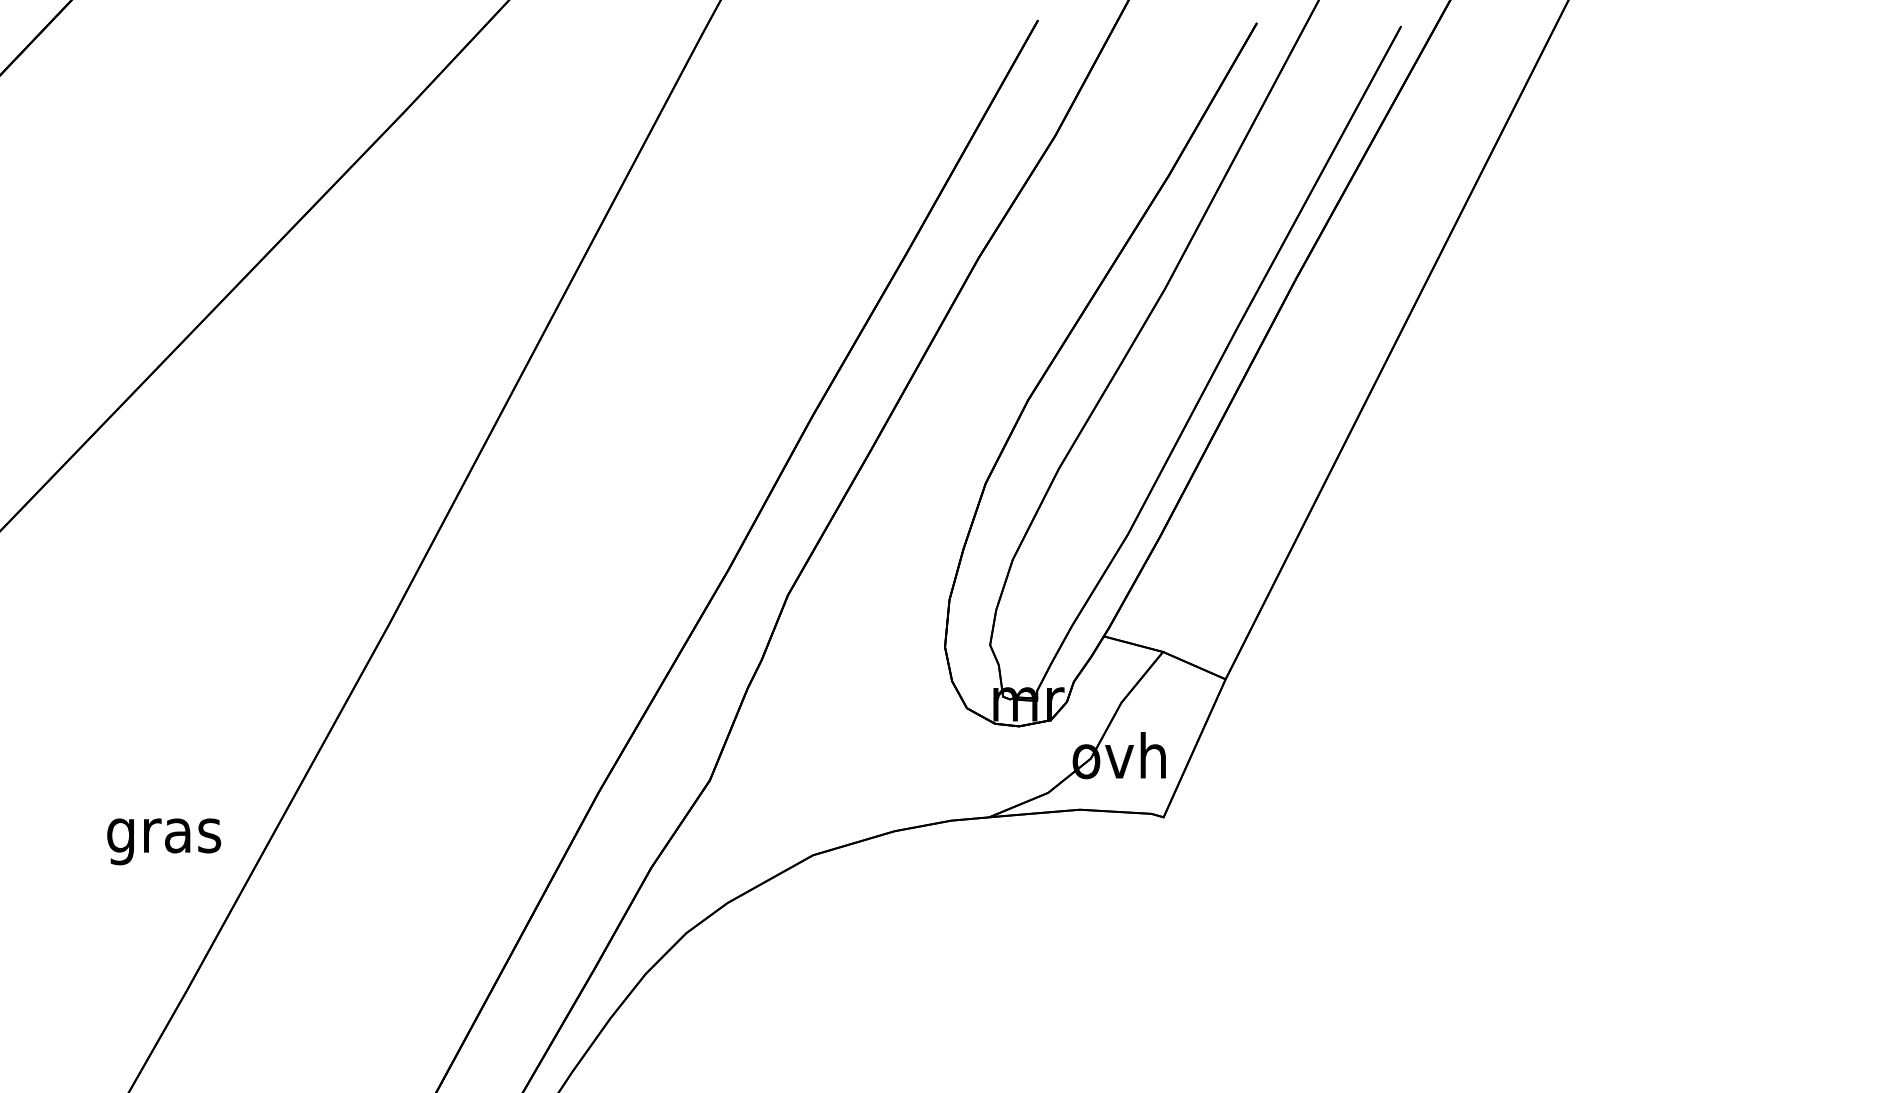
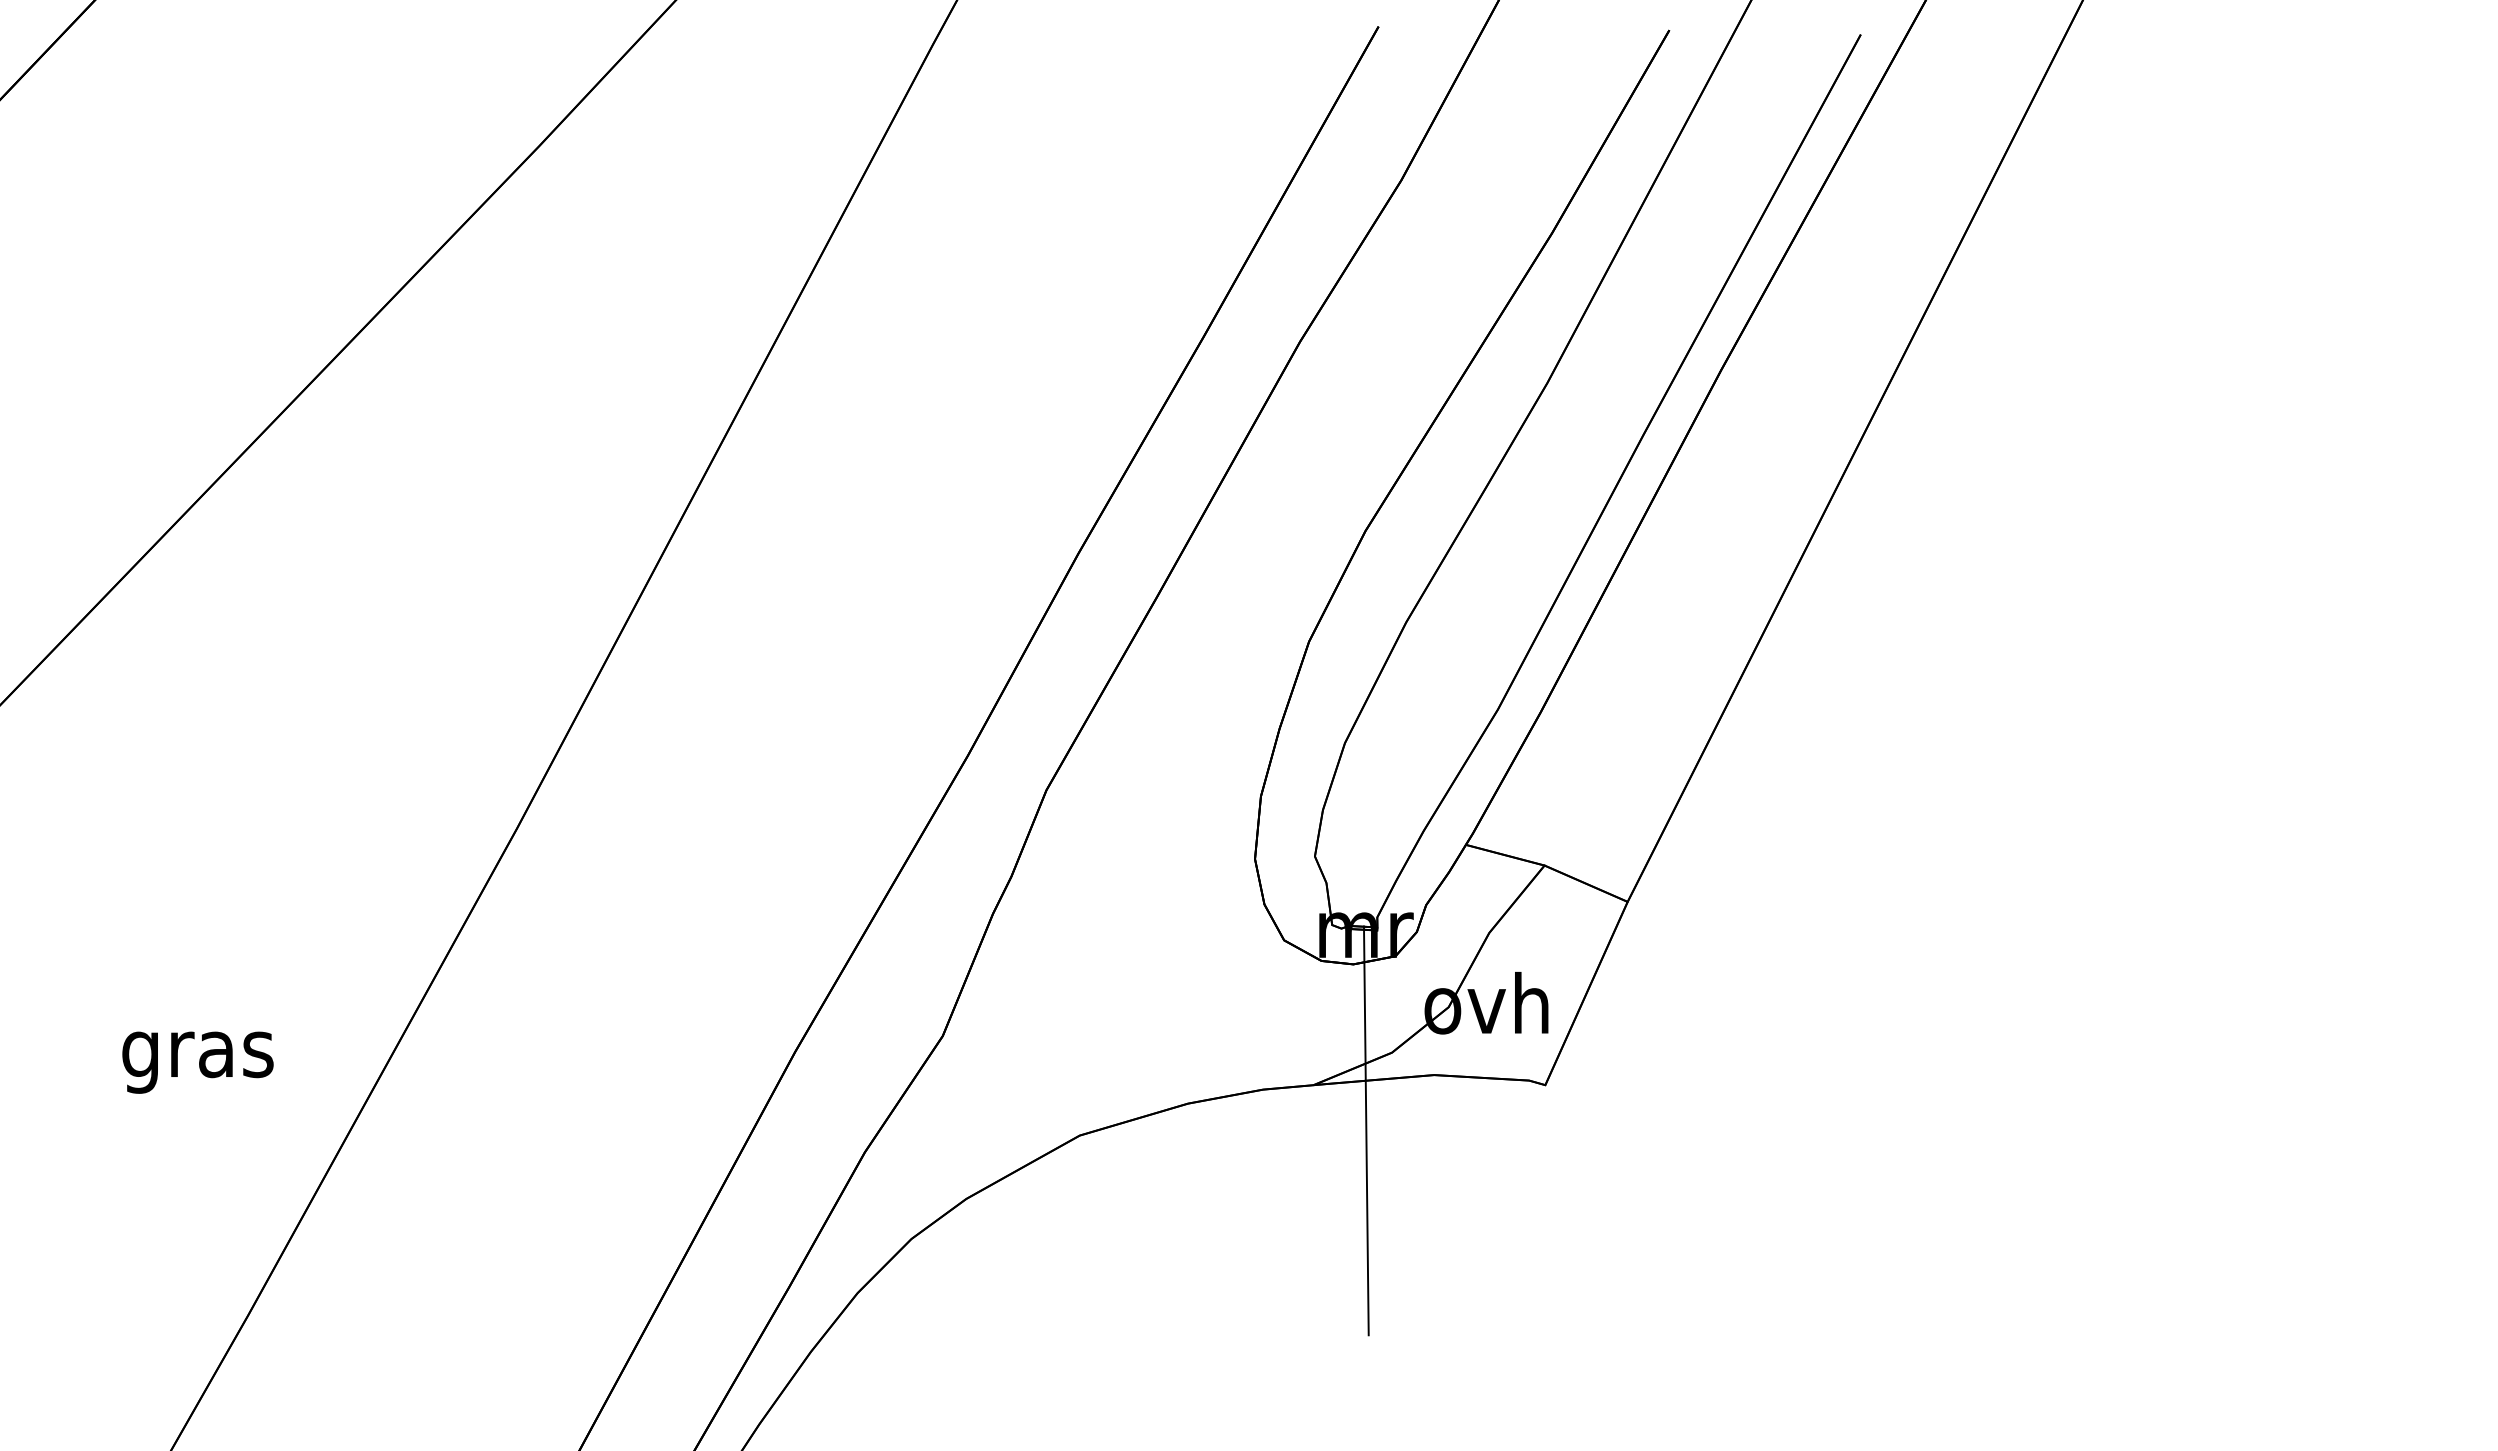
text: (163, 841) -> (197, 1062), moved
line: (1028, 851) -> (1365, 1130), added

